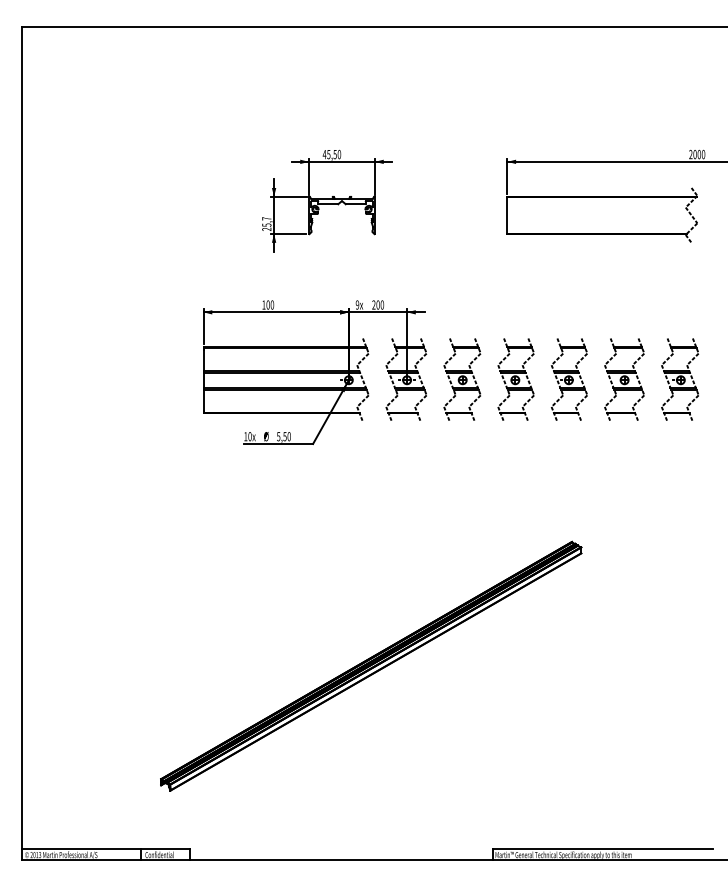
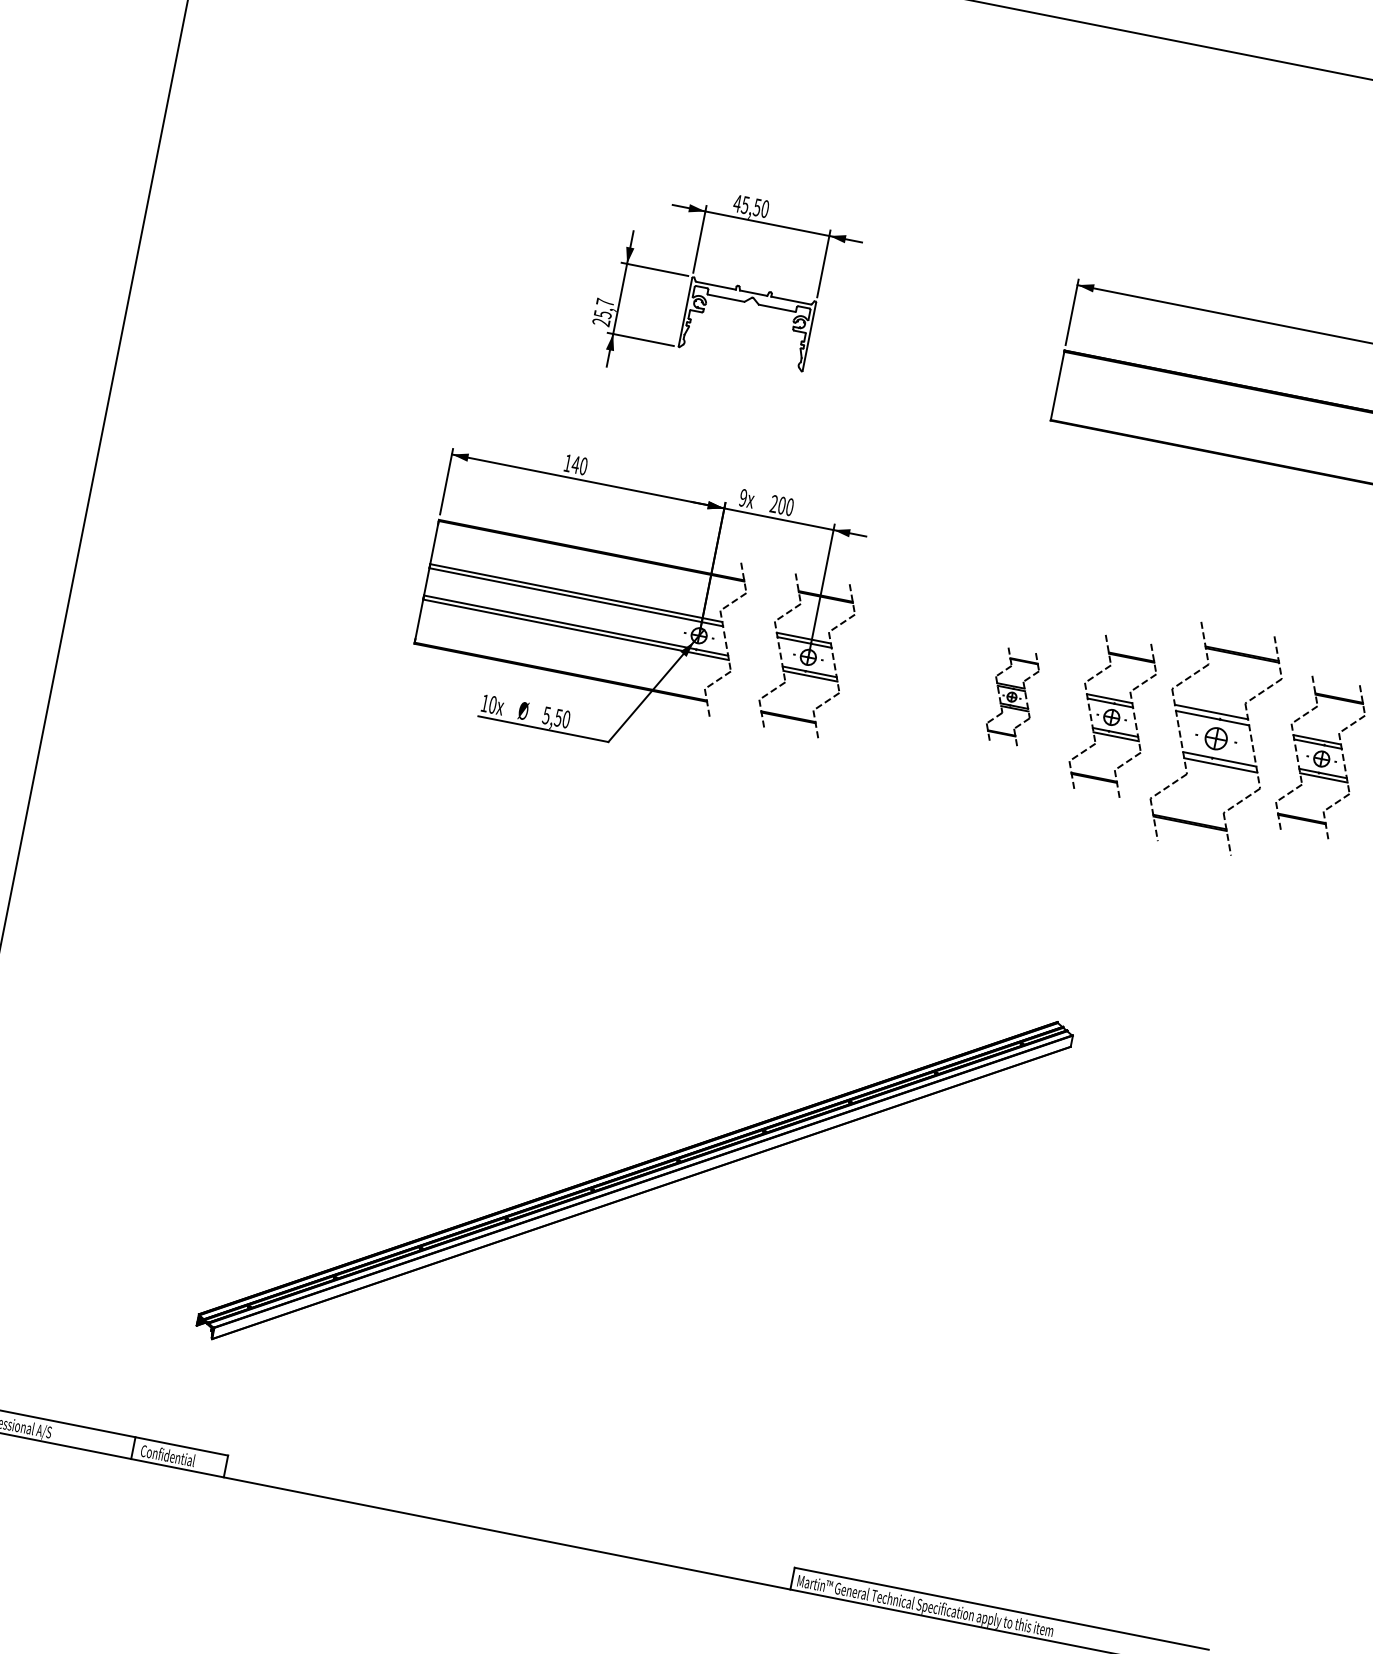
text: (267, 304) -> (574, 463), 100 -> 140
part: (462, 379) -> (912, 676), removed
part: (515, 379) -> (1011, 696), size x0.6
part: (624, 379) -> (1216, 736), size x1.4

